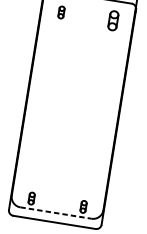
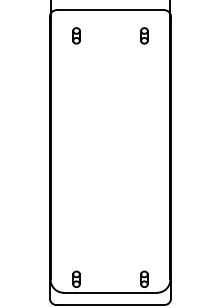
part: (113, 20) -> (144, 35), size x0.62
line: (56, 212) -> (110, 292), dashed -> solid

